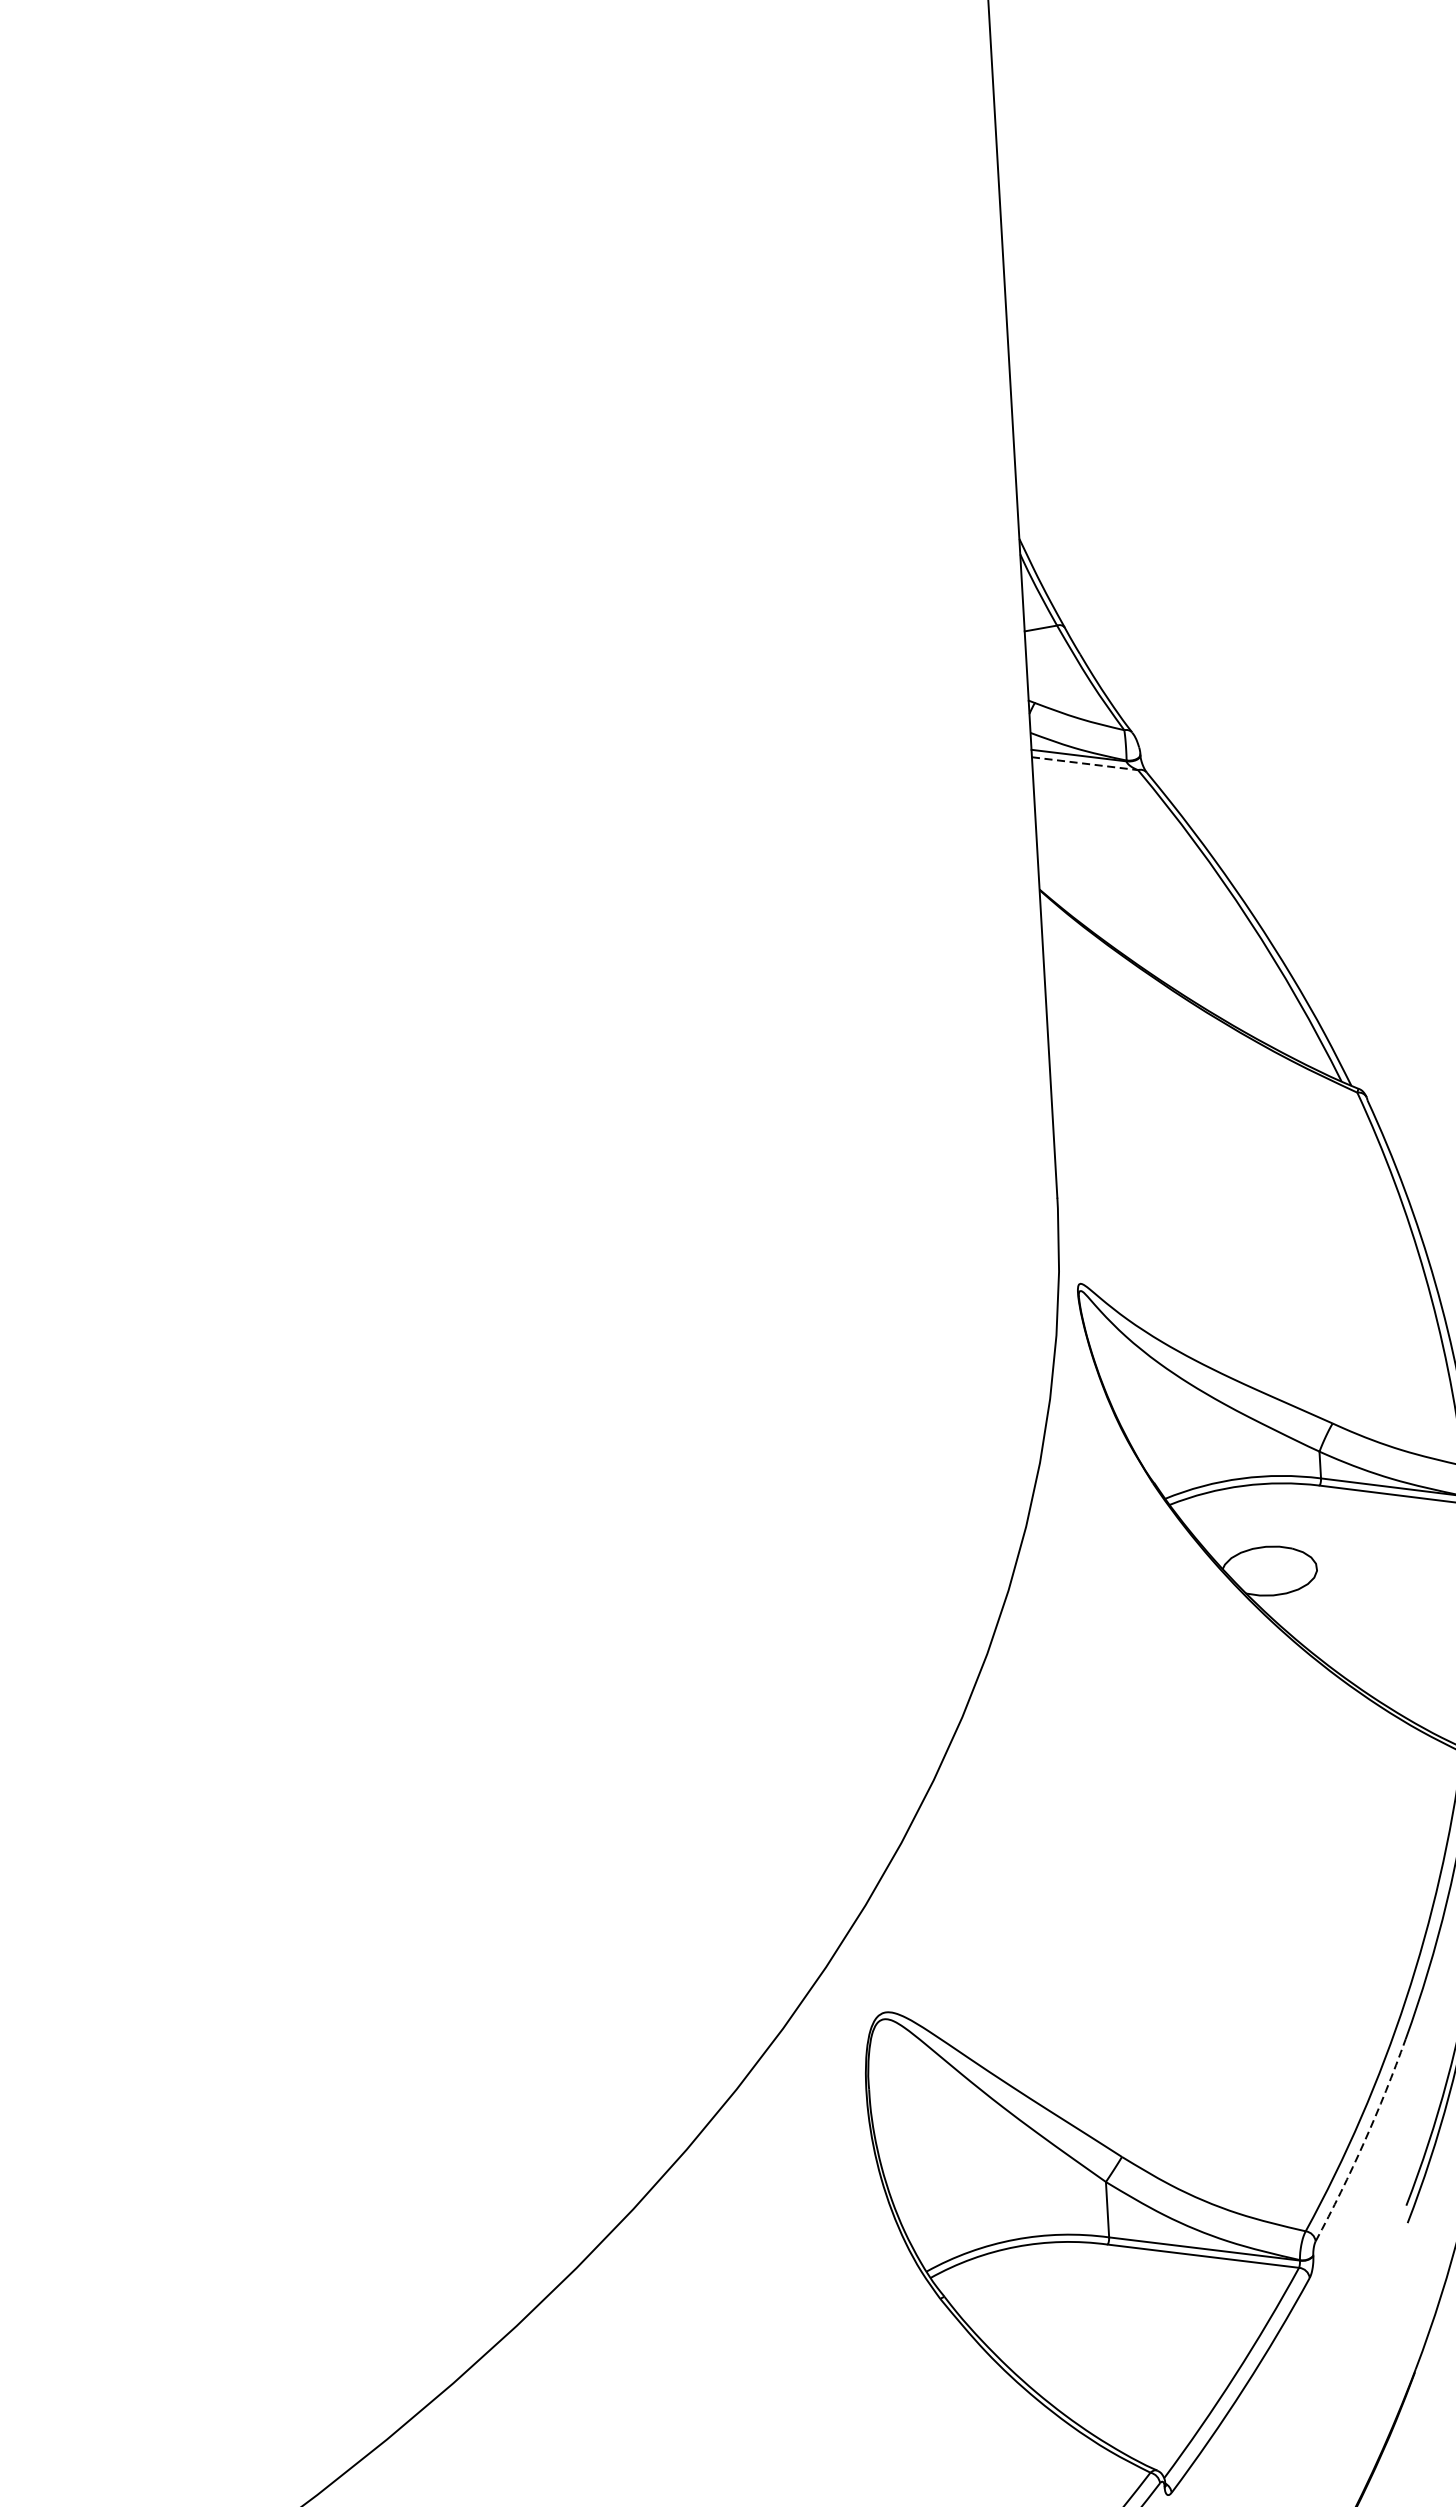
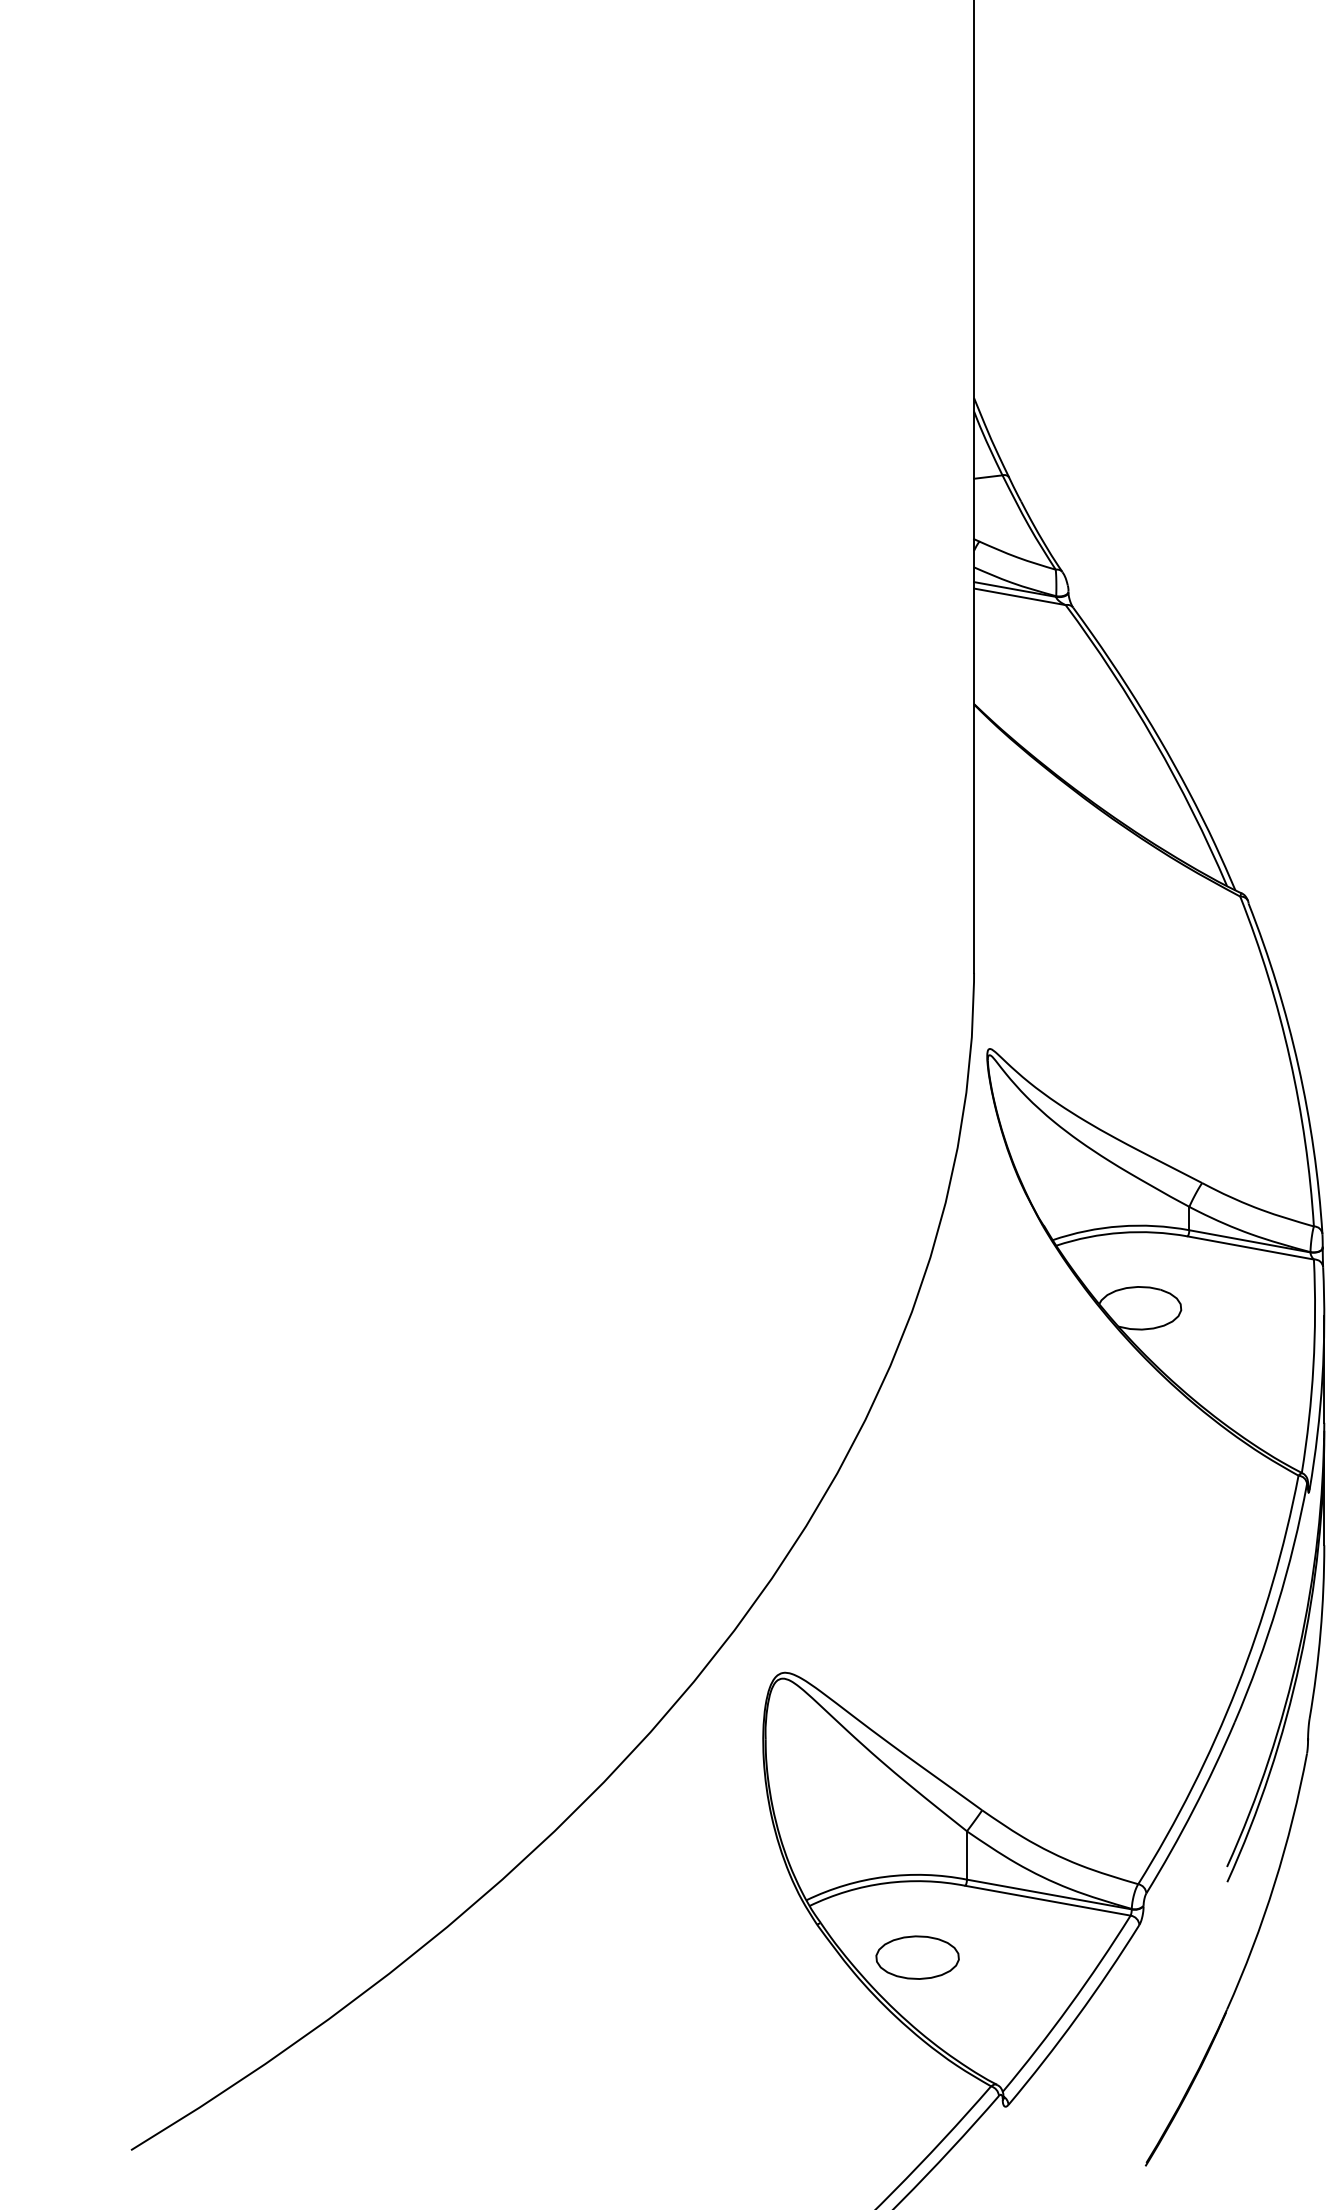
line: (1084, 763) -> (1019, 596), dashed -> solid
arc: (1364, 2142) -> (1193, 1809), dashed -> solid
part: (1057, 2329) -> (917, 1957), added

